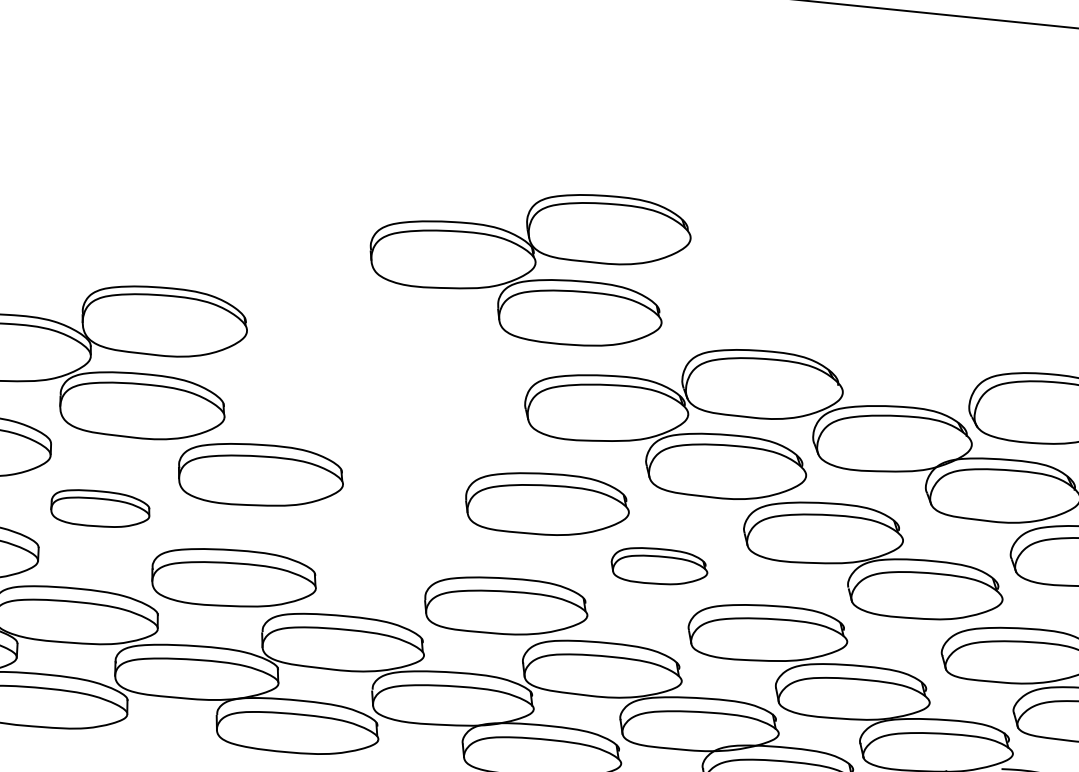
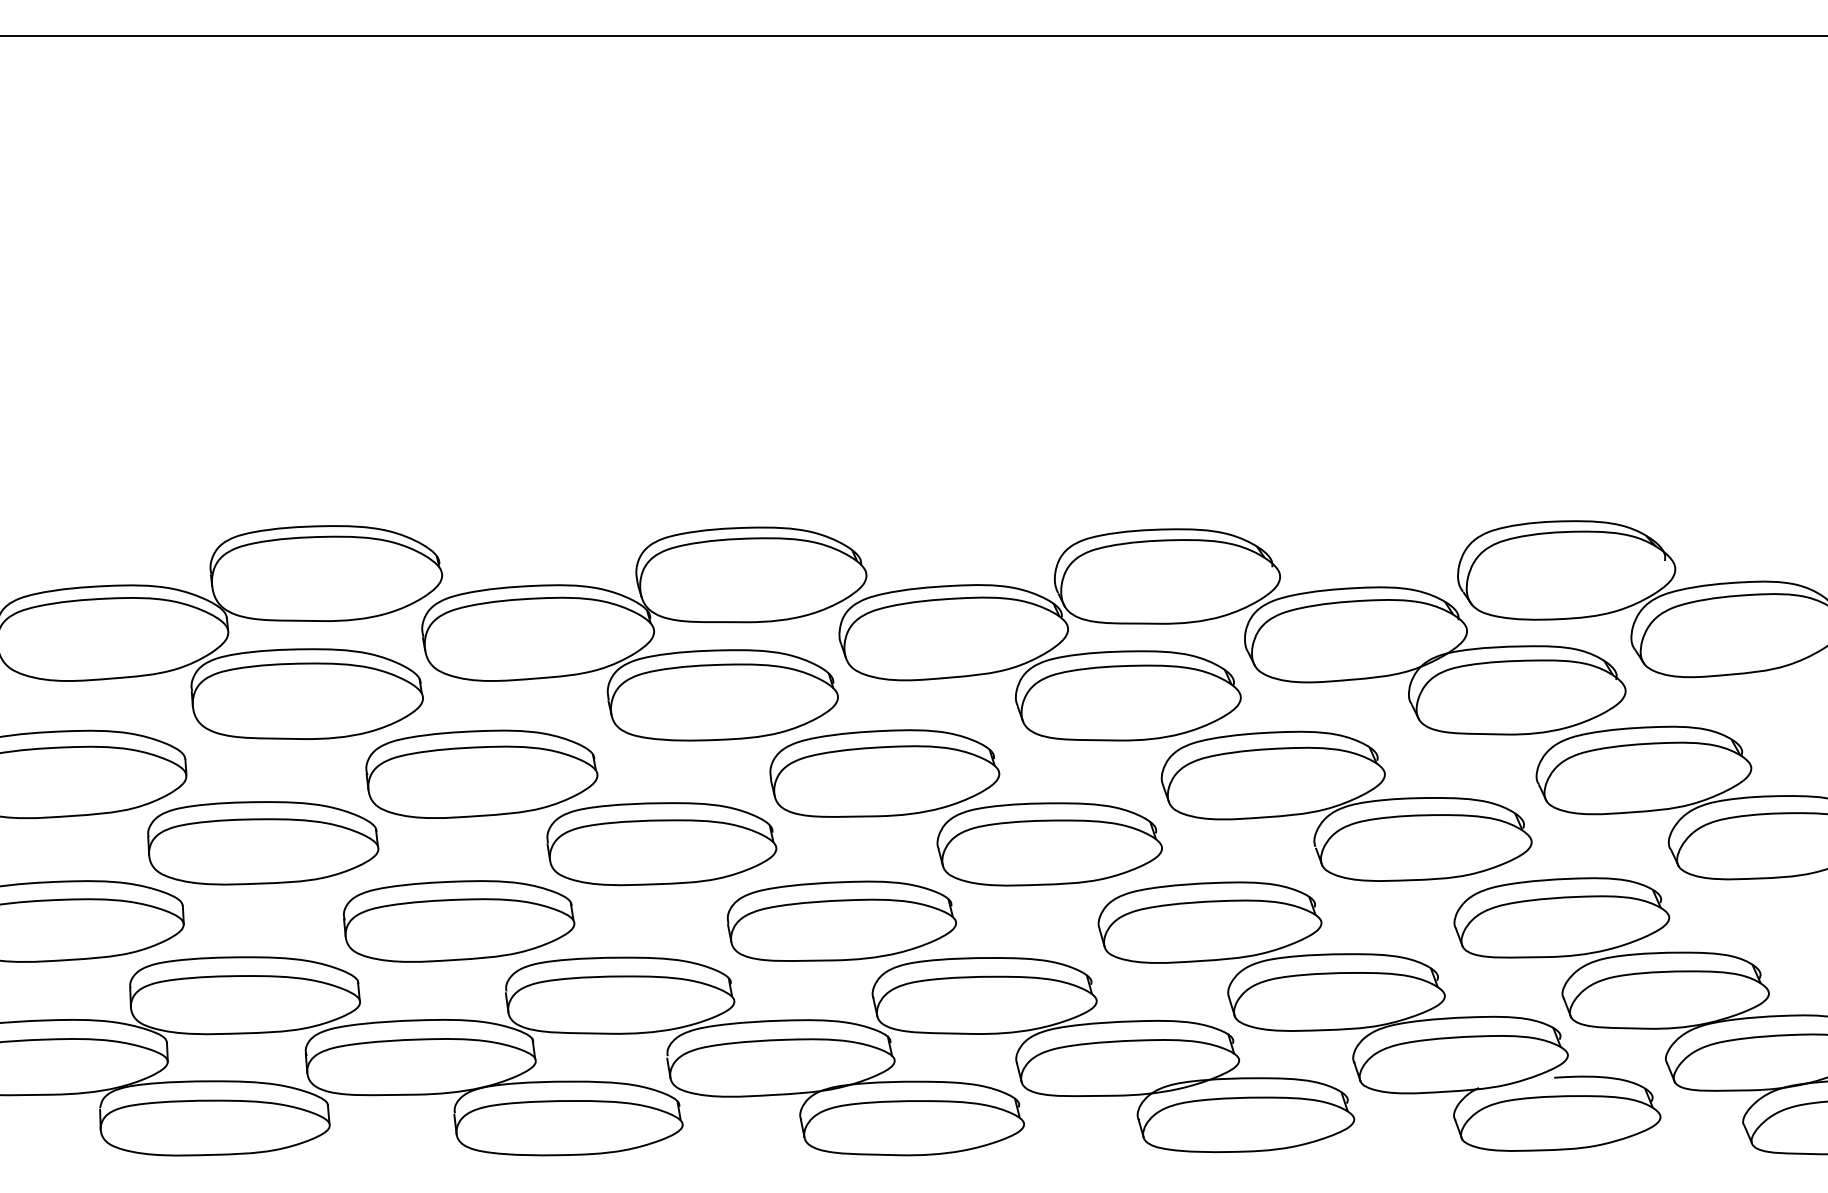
part: (528, 263) -> (644, 633), moved
part: (100, 509) -> (263, 843), size x1.67
part: (383, 538) -> (661, 844), added
part: (659, 566) -> (1049, 844), size x1.67

